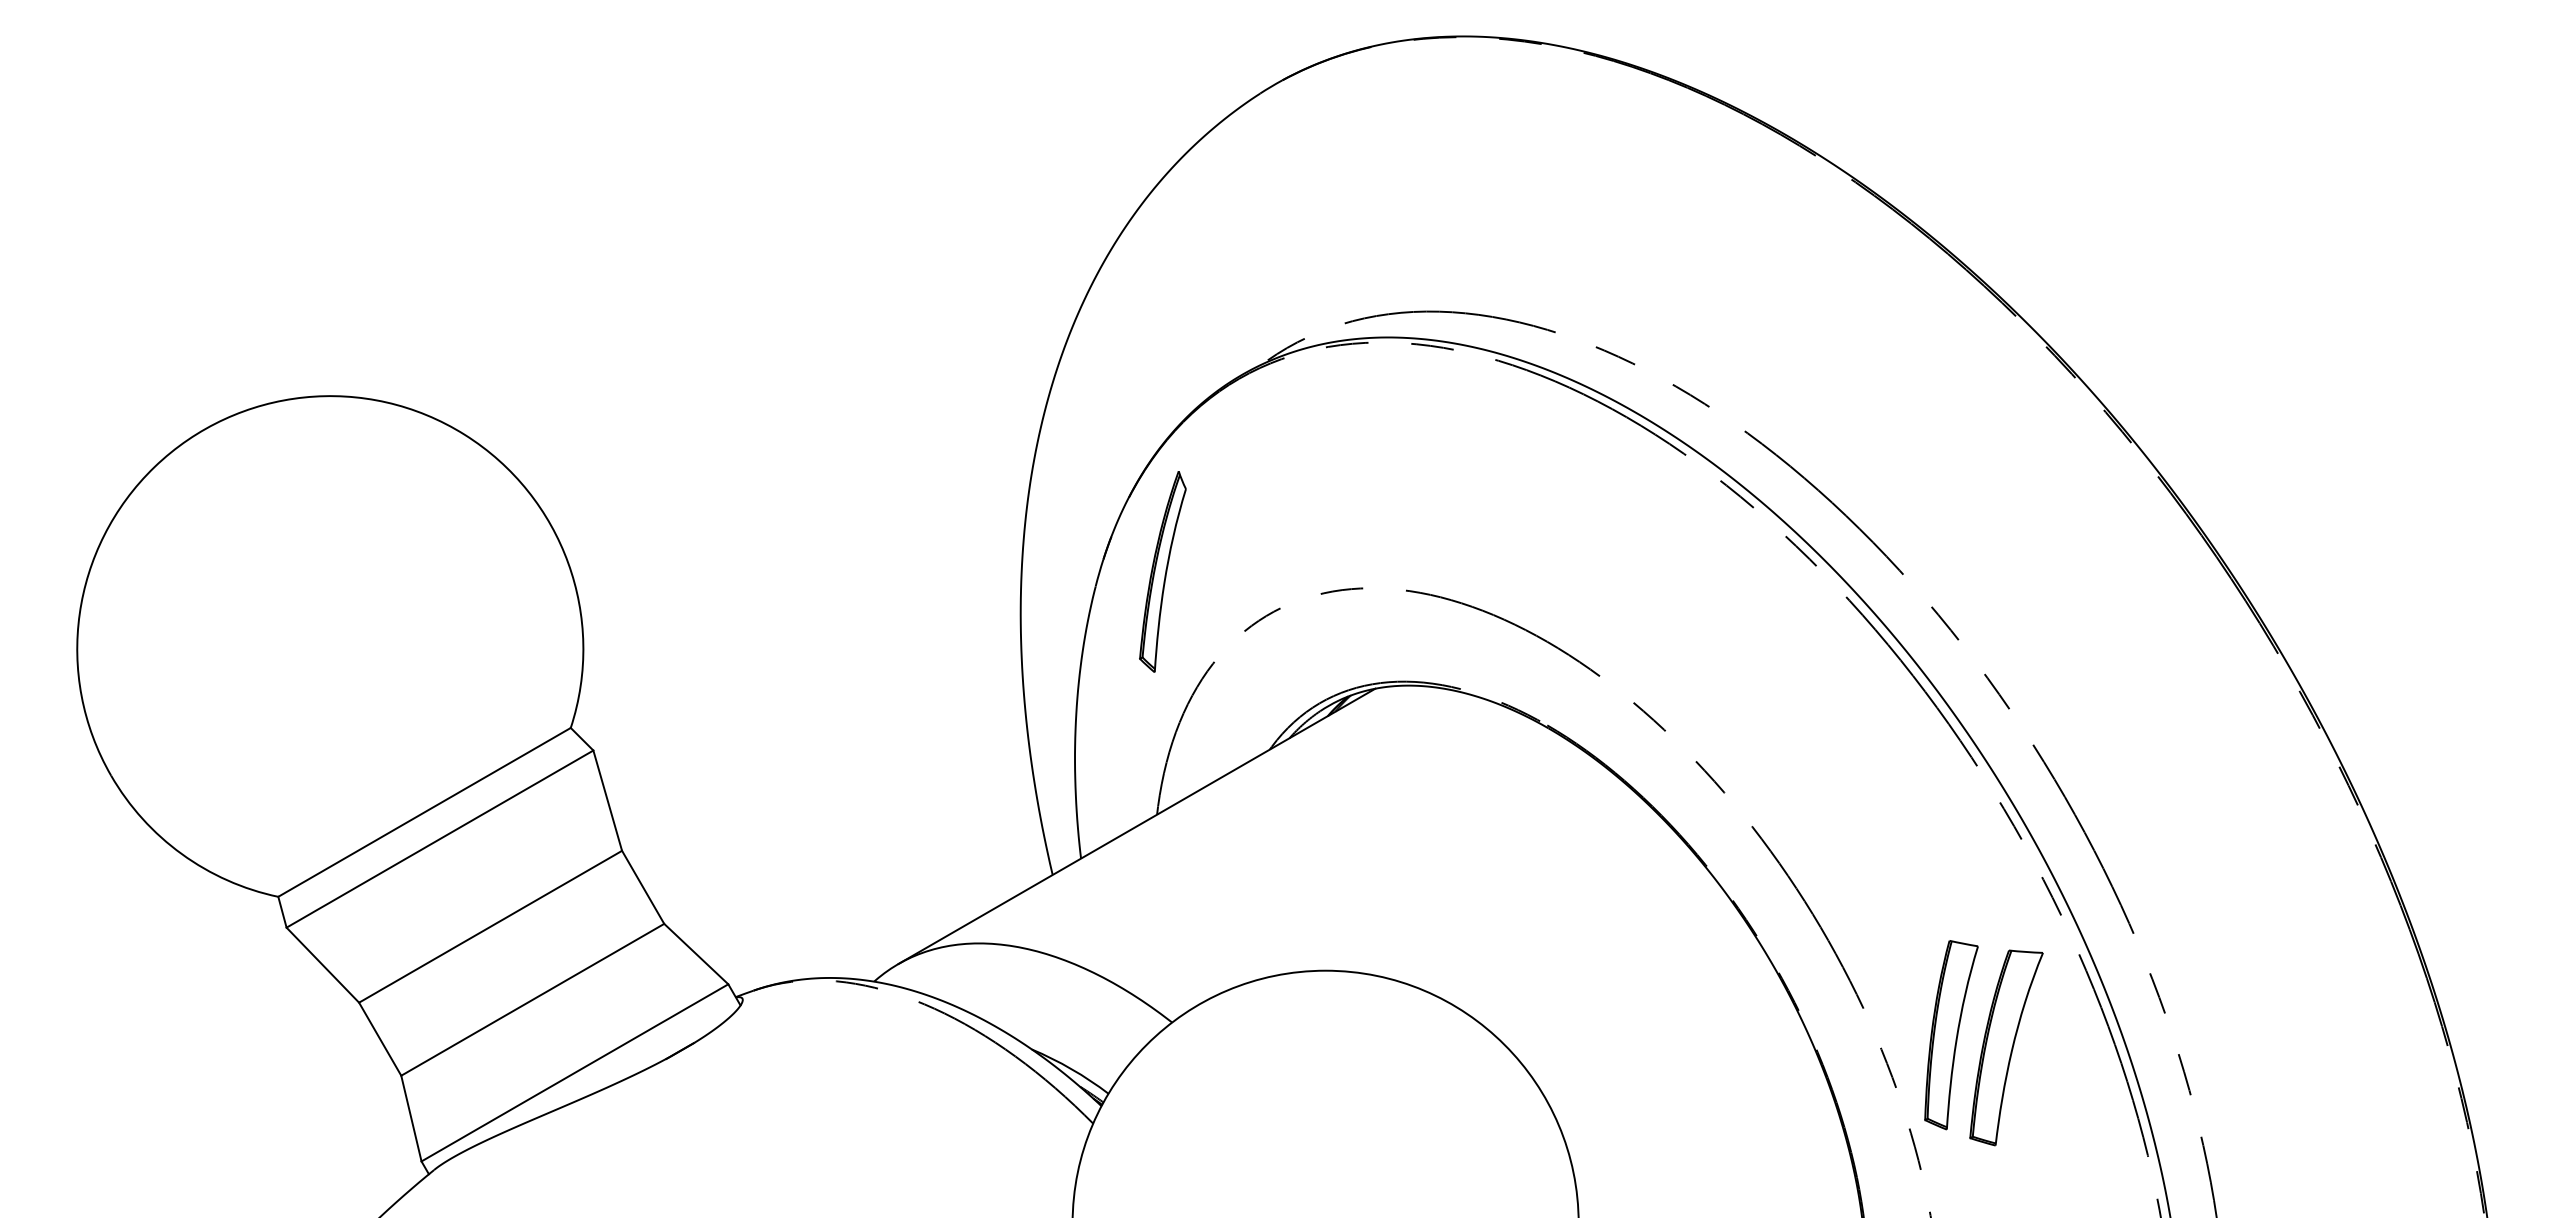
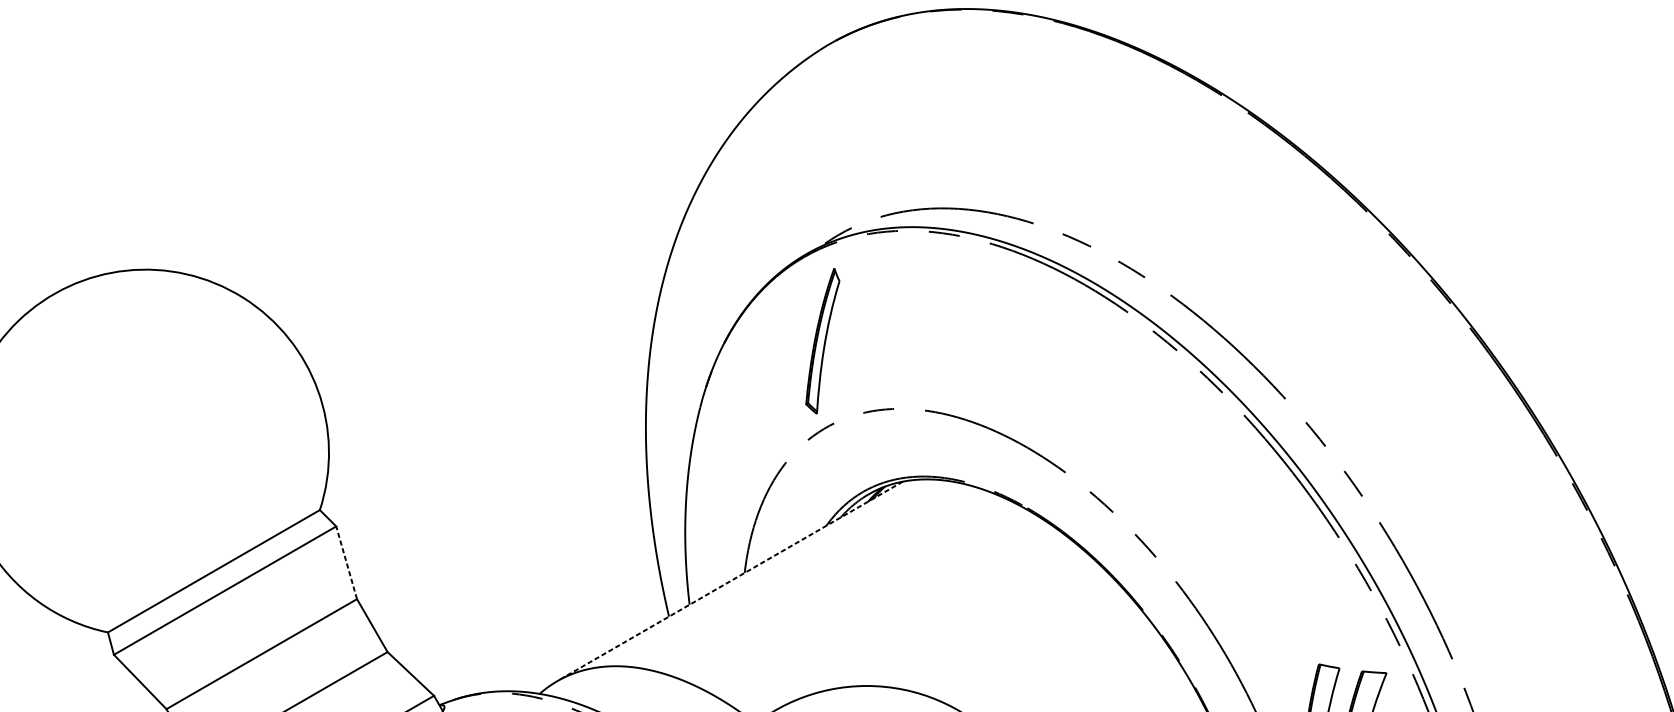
part: (1162, 571) -> (822, 340), moved
line: (607, 800) -> (346, 562), solid -> dashed
line: (1136, 826) -> (729, 581), solid -> dashed

